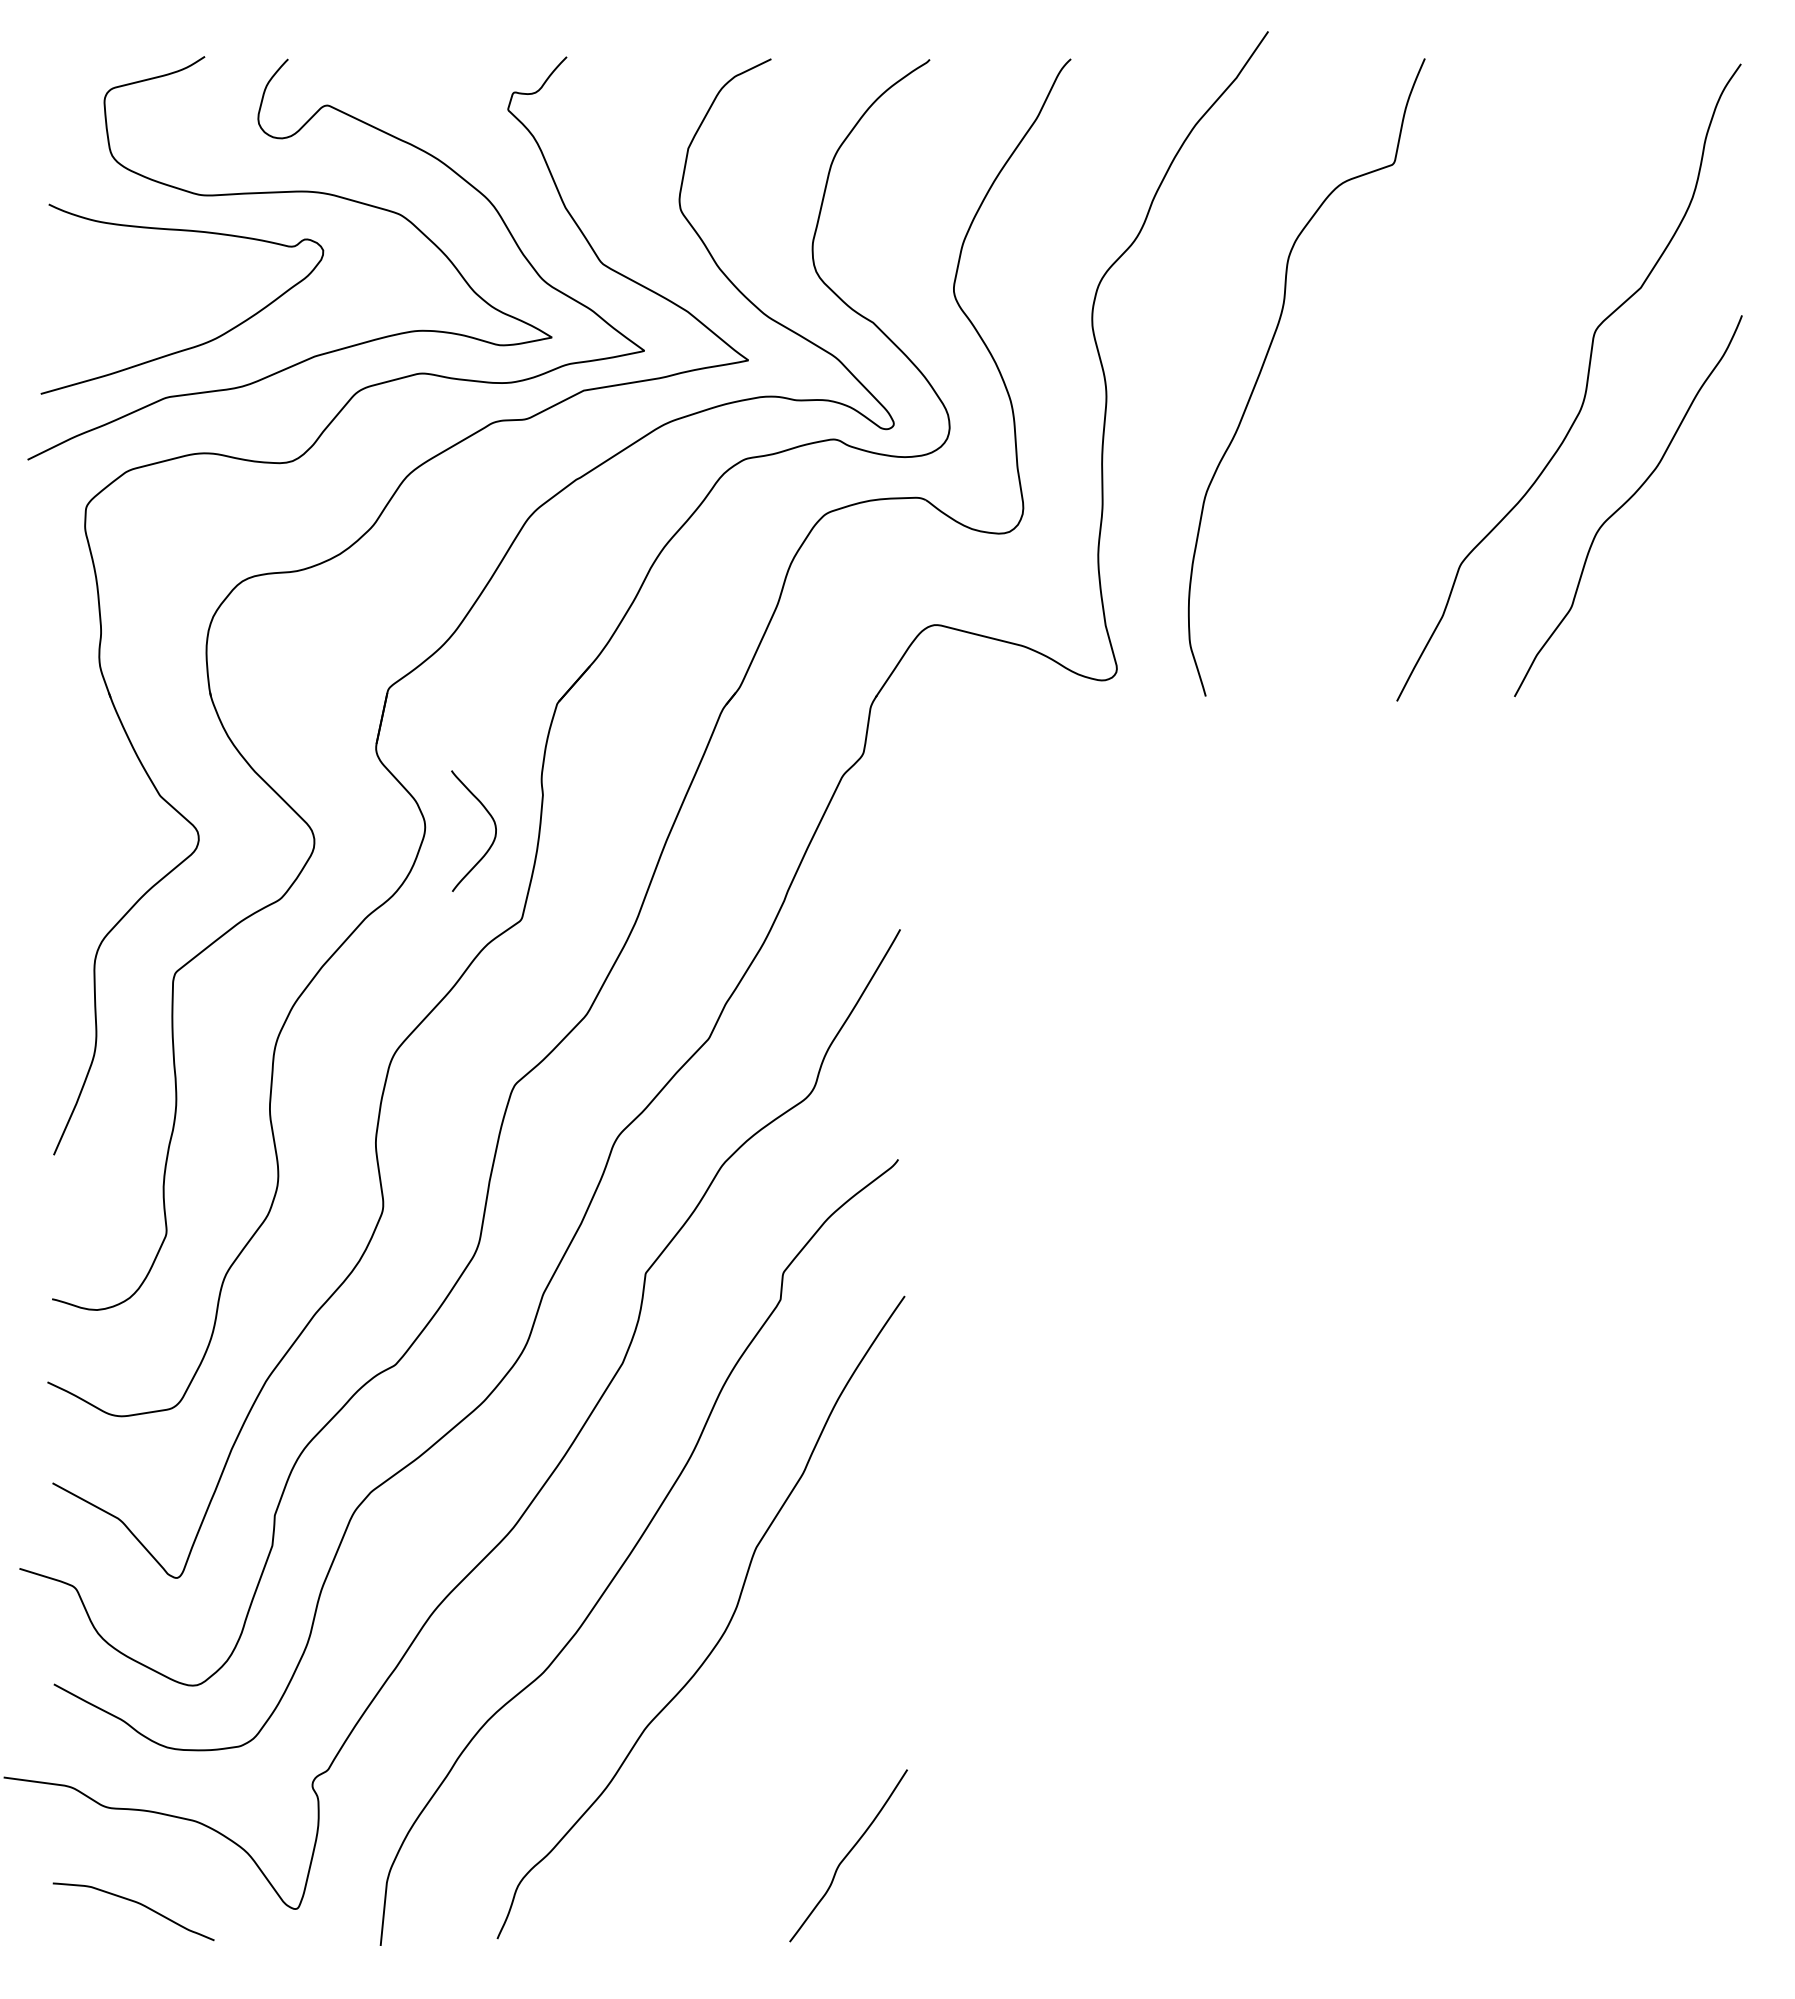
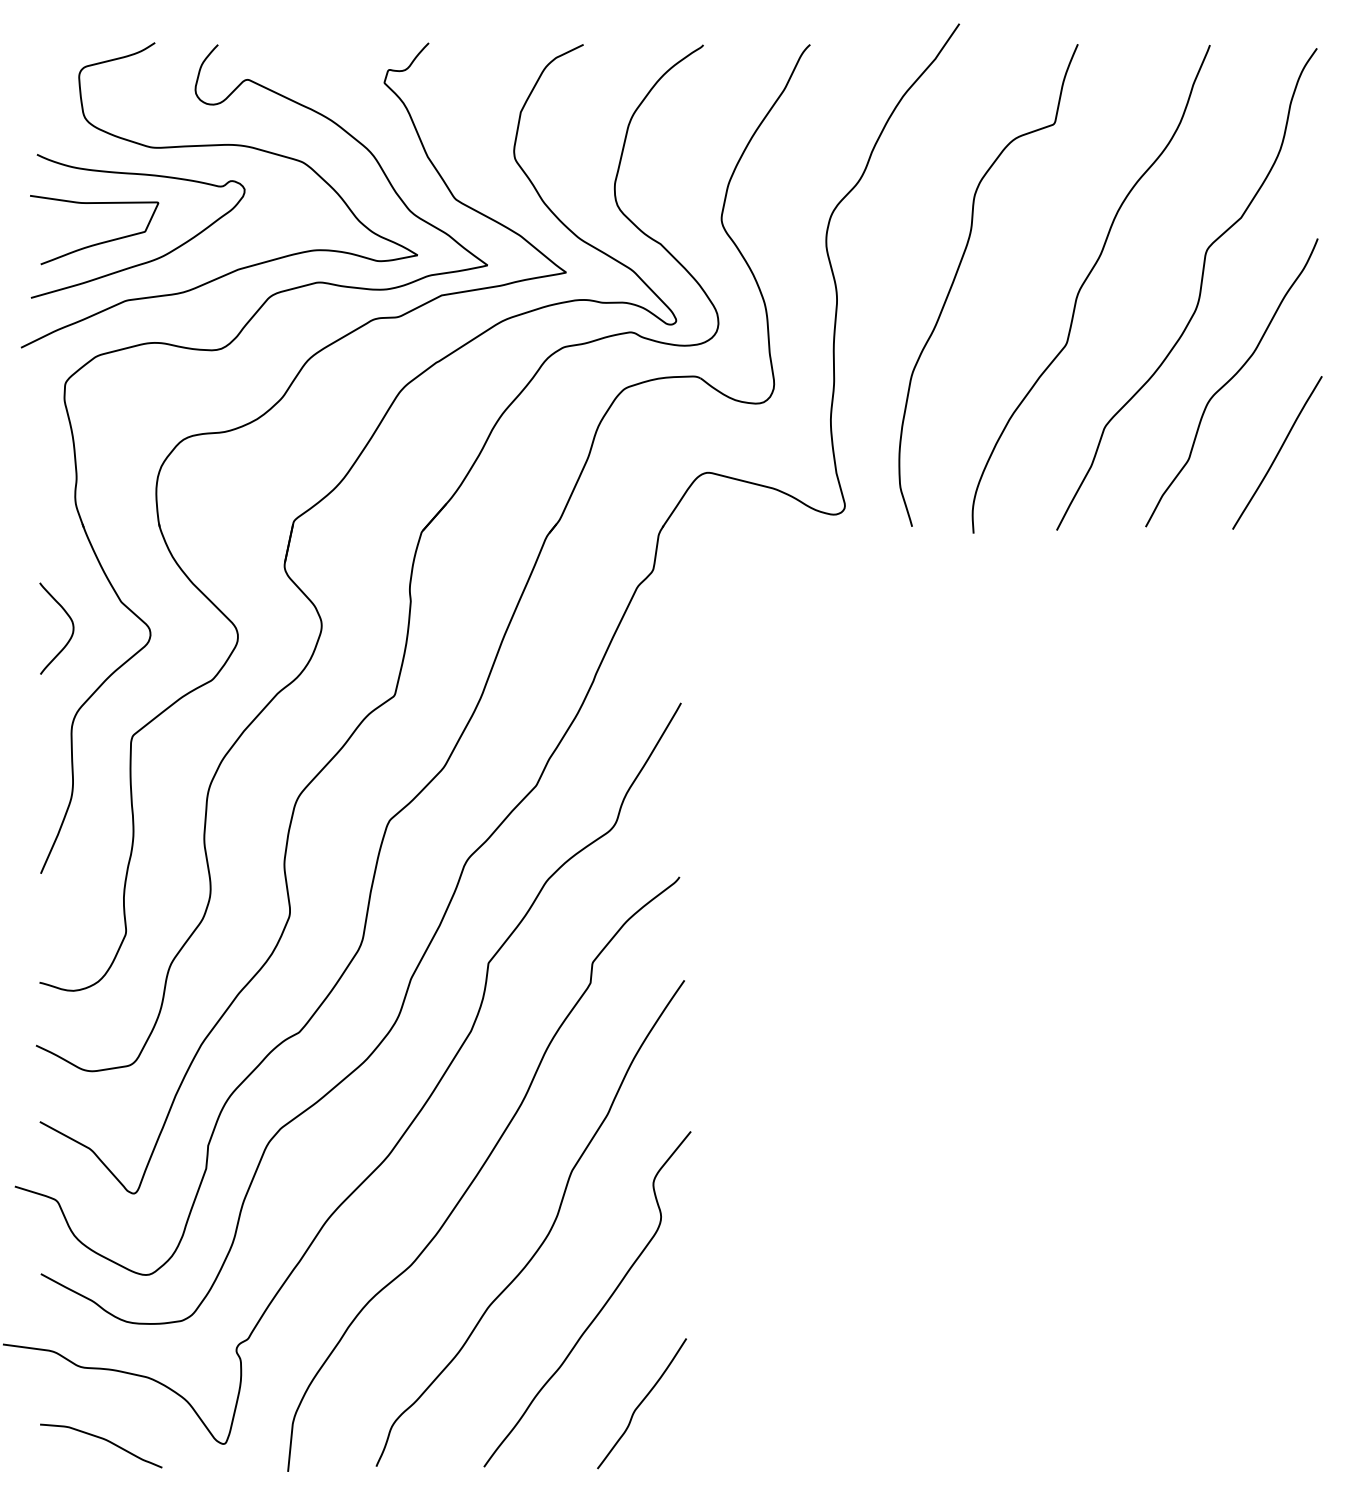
curve: (129, 321) -> (98, 243), added
curve: (1432, 376) -> (1083, 284), added
curve: (1689, 598) -> (1278, 452), added
curve: (494, 826) -> (72, 625), moved
curve: (793, 1731) -> (600, 1309), added

